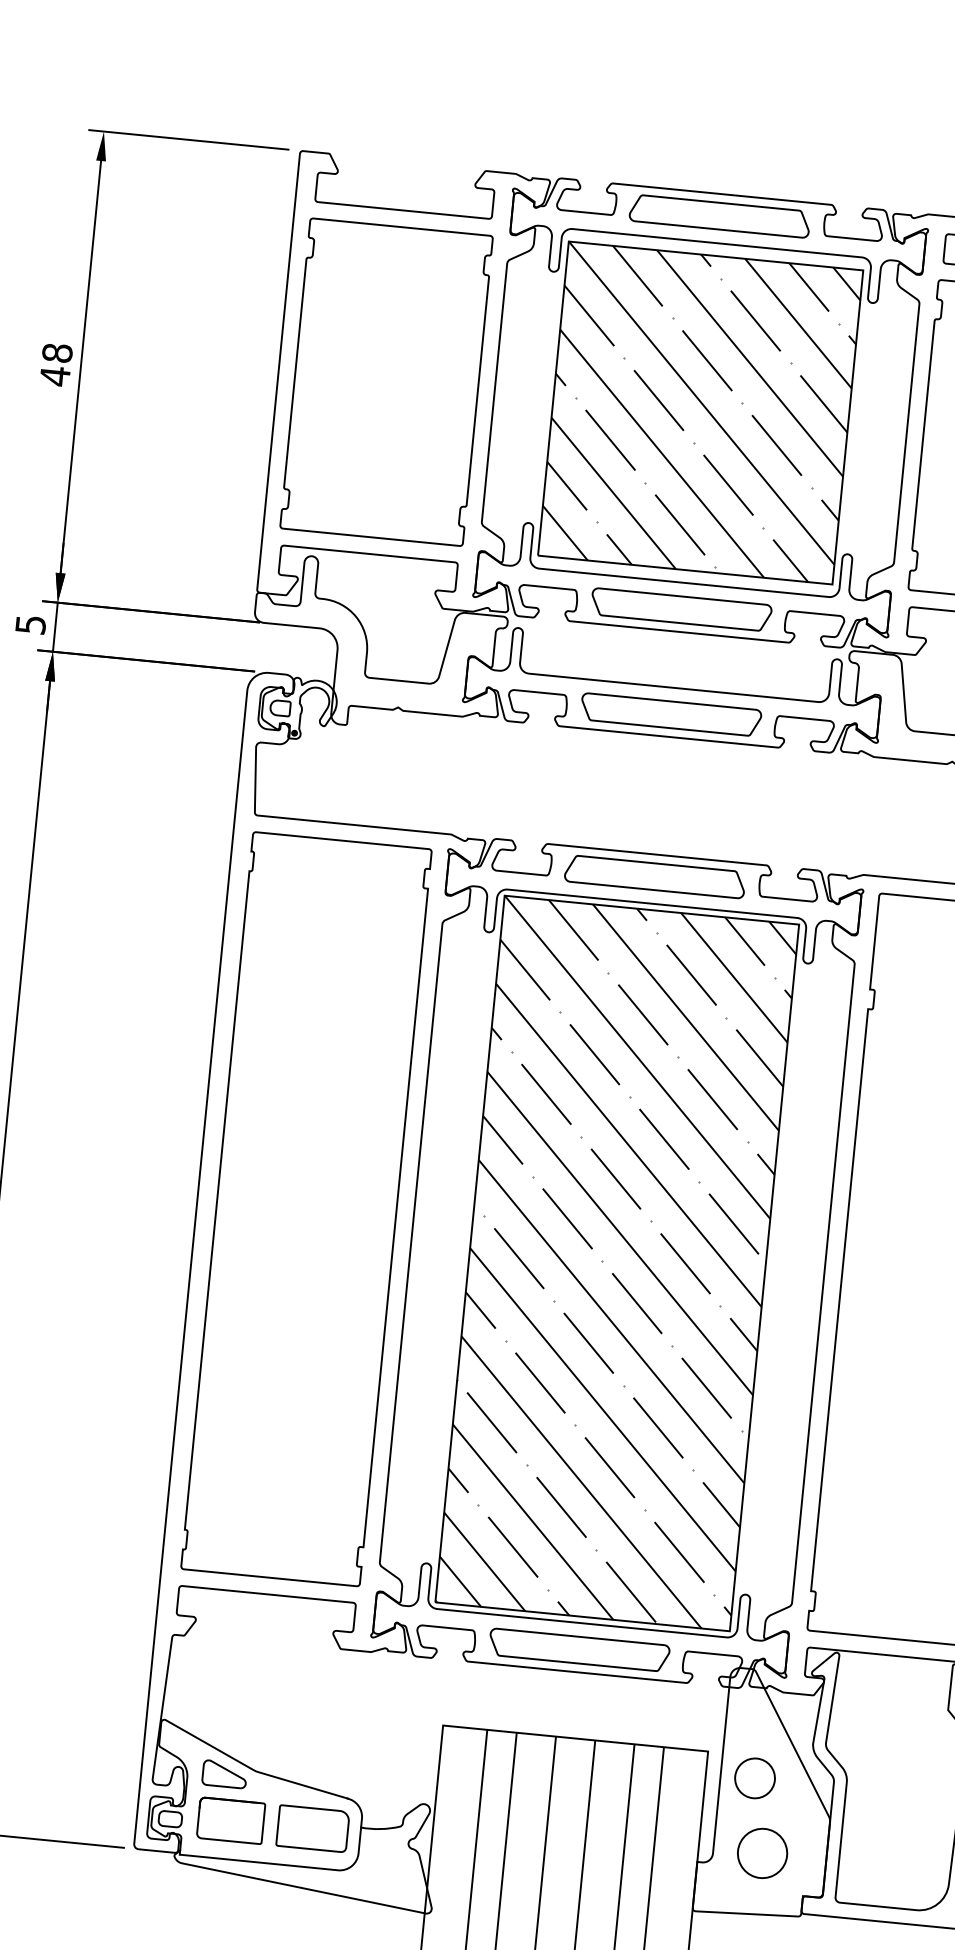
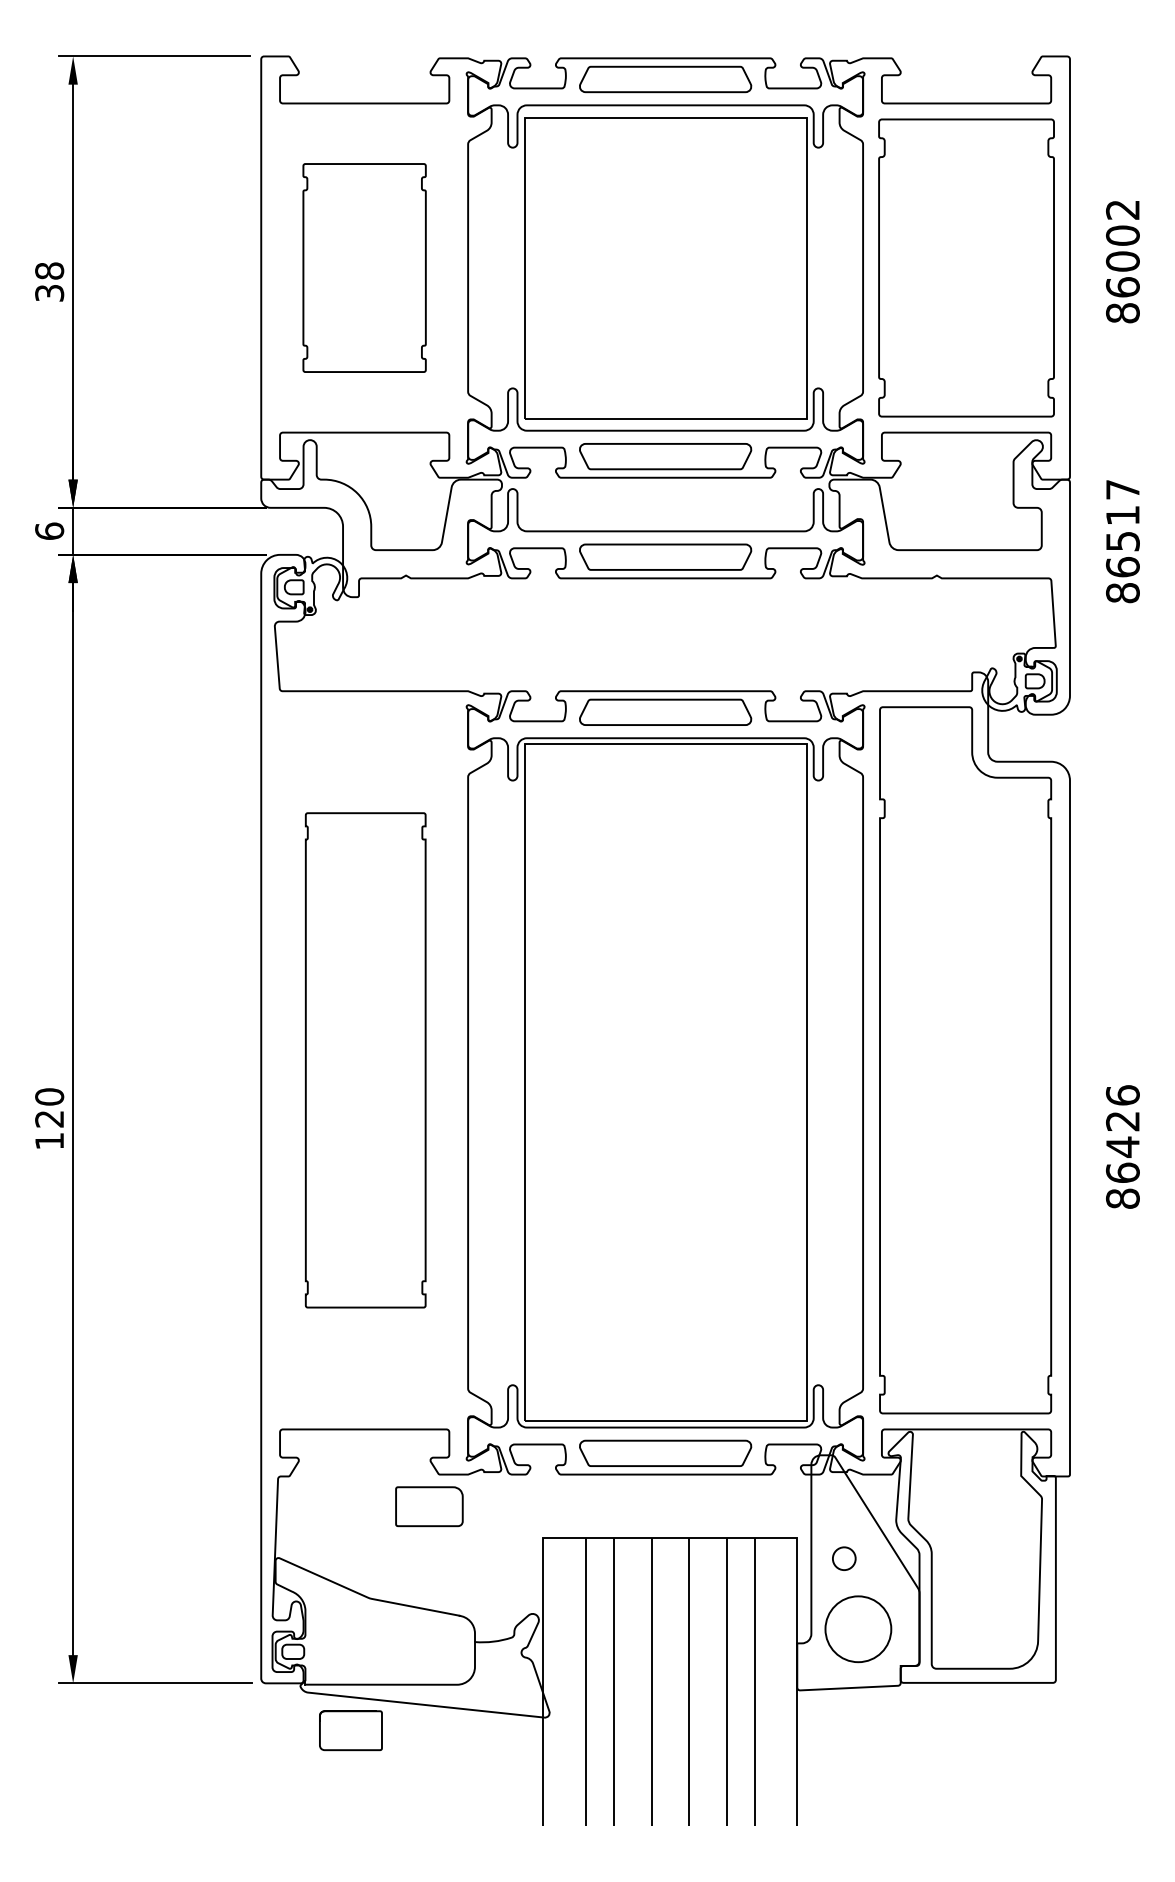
text: (55, 376) -> (49, 293), 48 -> 38
part: (386, 381) -> (364, 267), size x0.7
hatch: (700, 412) -> (665, 267), removed
text: (30, 623) -> (49, 530), 5 -> 6
part: (306, 1209) -> (365, 1060), size x0.7
hatch: (617, 1263) -> (665, 1082), removed
part: (224, 1773) -> (340, 1603), removed
circle: (755, 1778) -> (844, 1558), size x0.6
part: (230, 1820) -> (350, 1730), moved
part: (313, 1828) -> (429, 1506), moved
circle: (761, 1852) -> (857, 1628), size x1.4

